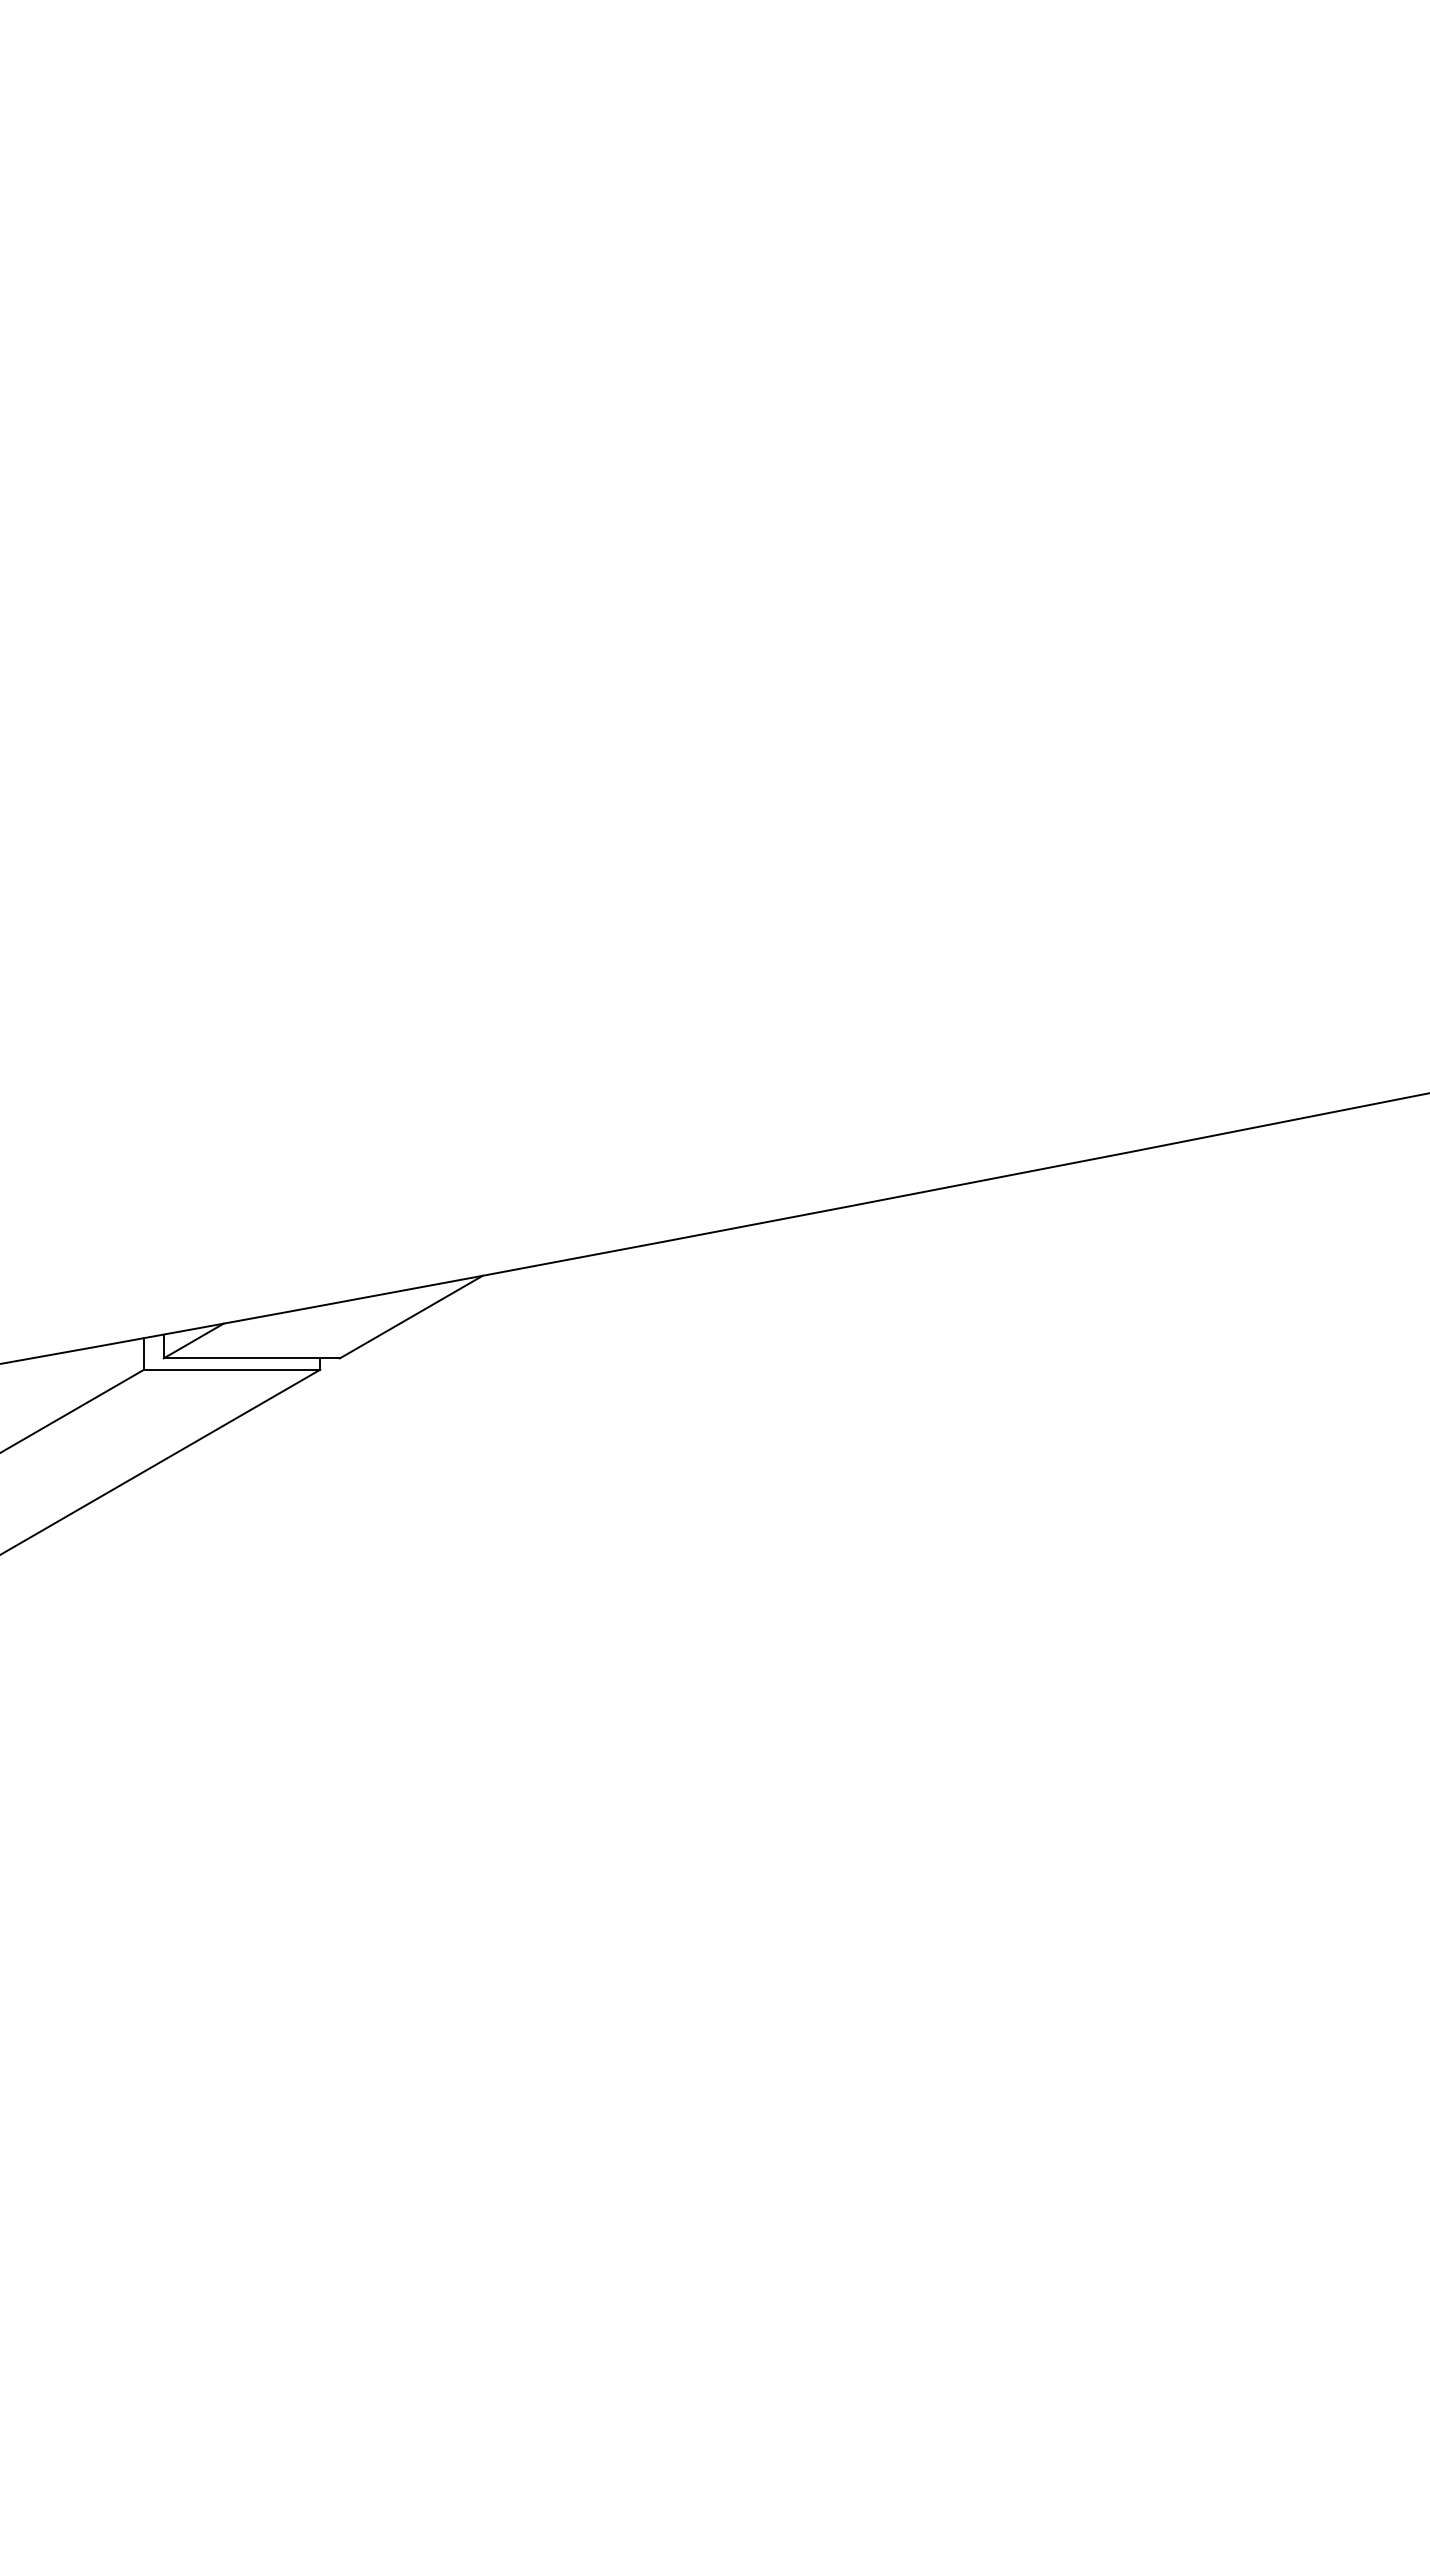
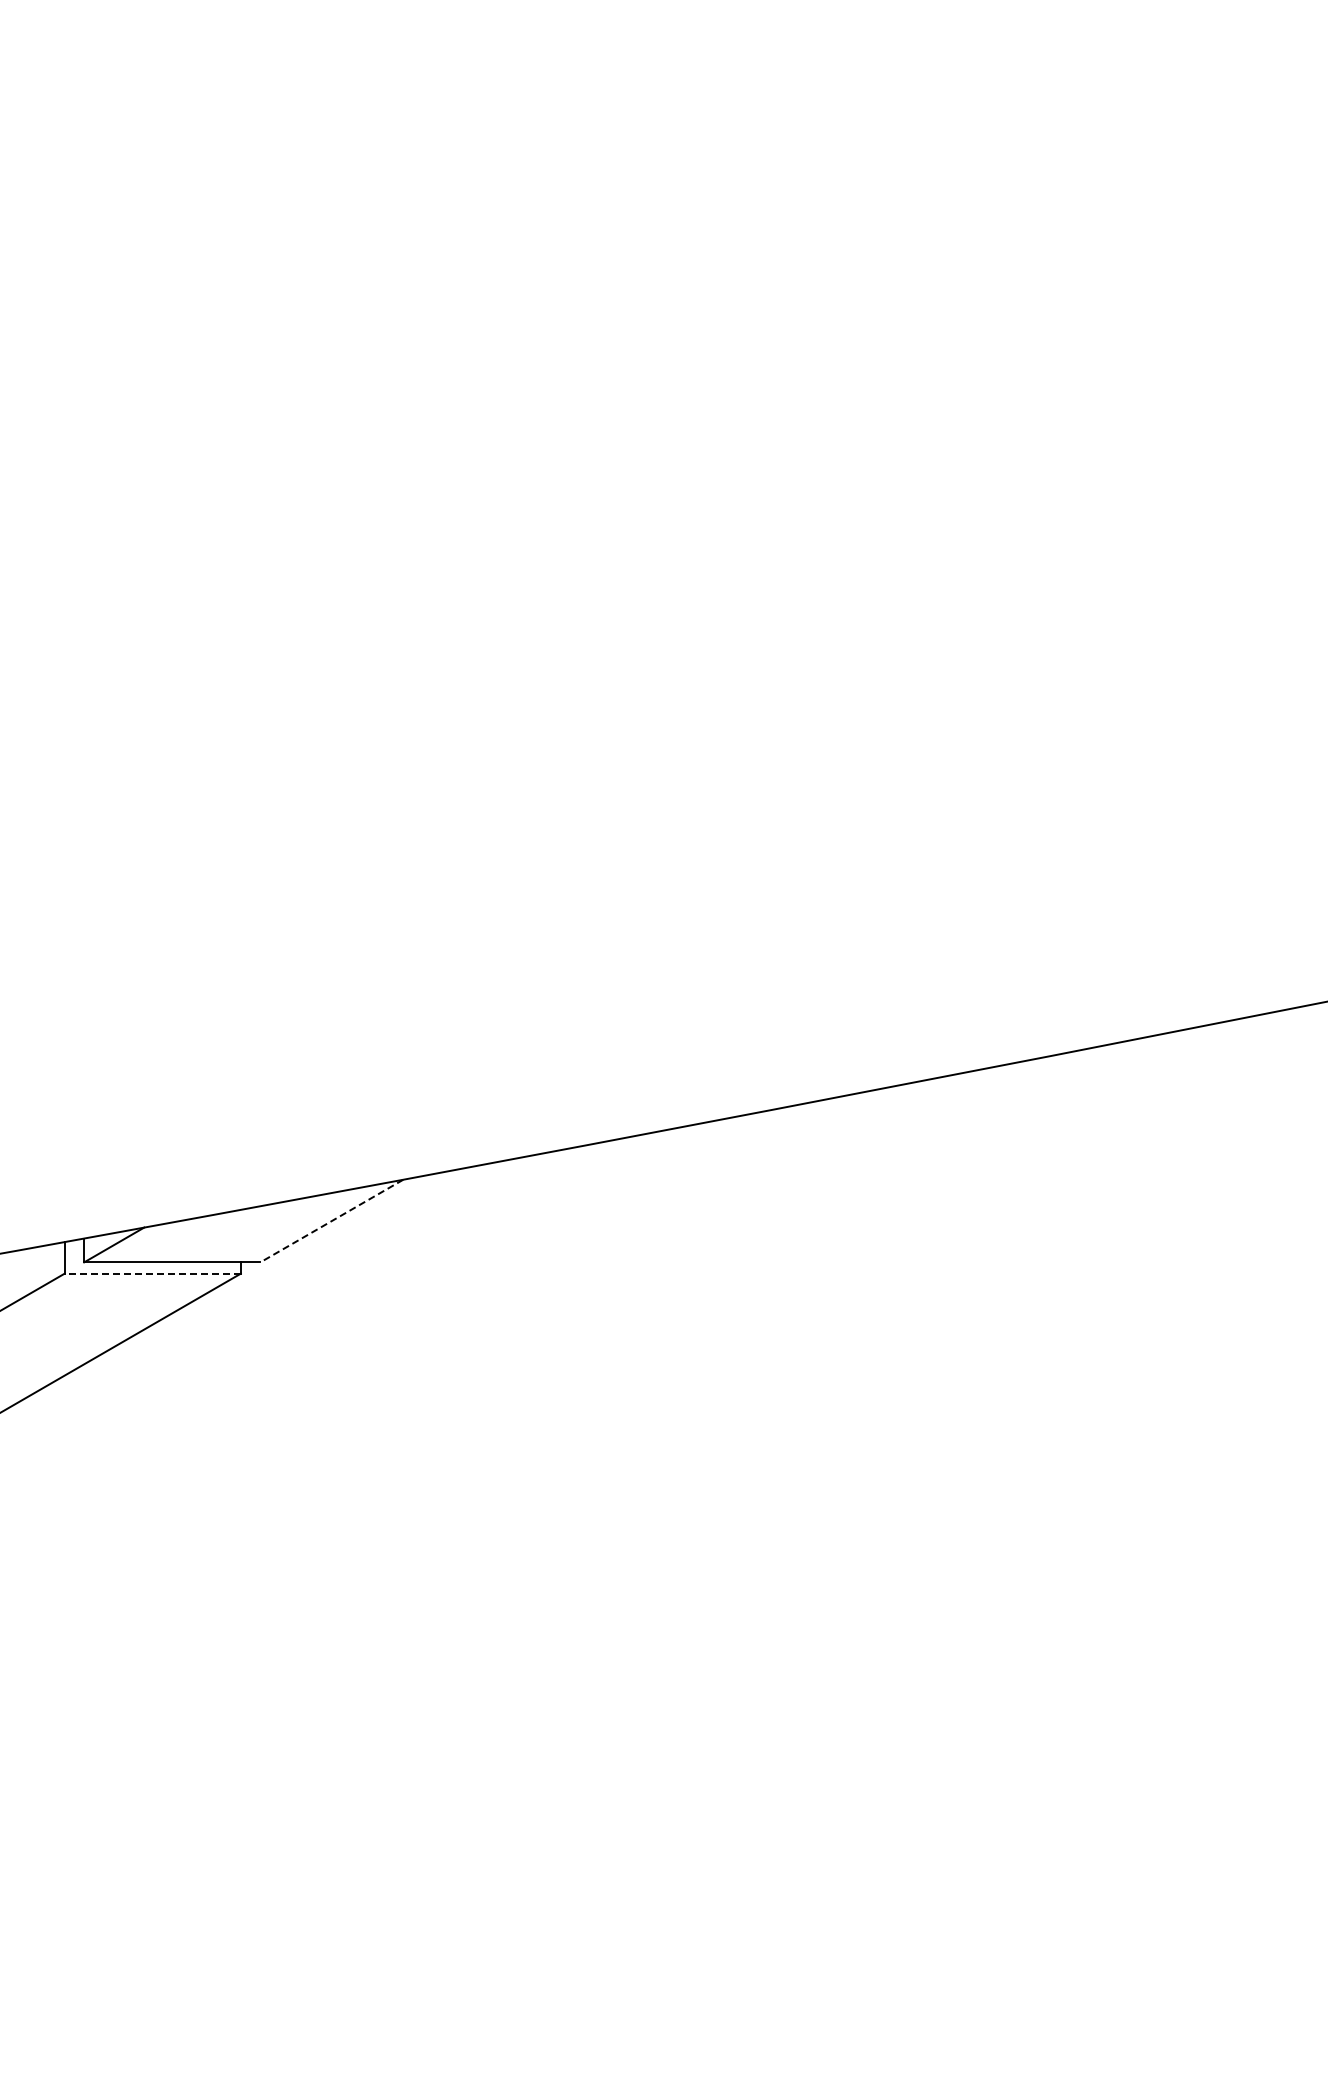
line: (411, 1317) -> (331, 1221), solid -> dashed
line: (231, 1369) -> (151, 1273), solid -> dashed

